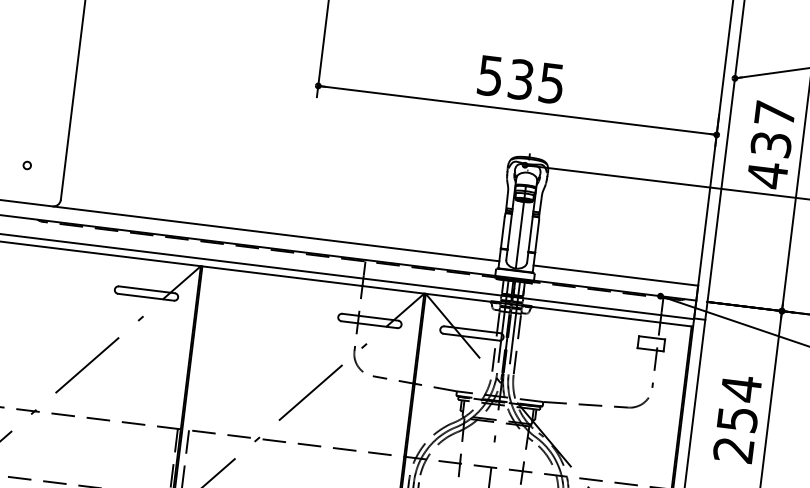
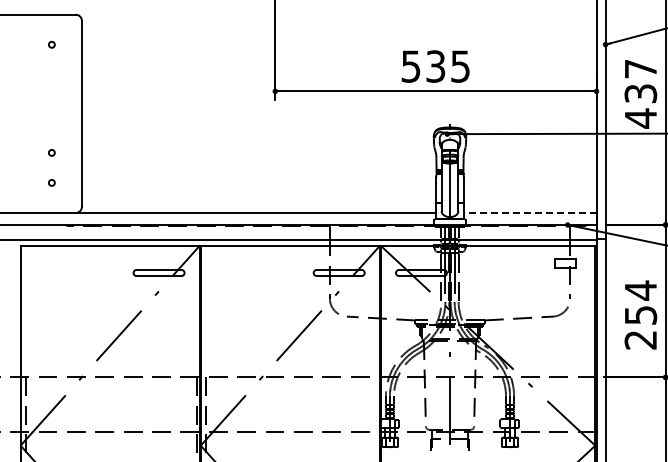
circle: (31, 127) -> (51, 152), added
line: (615, 274) -> (529, 212), solid -> dashed

